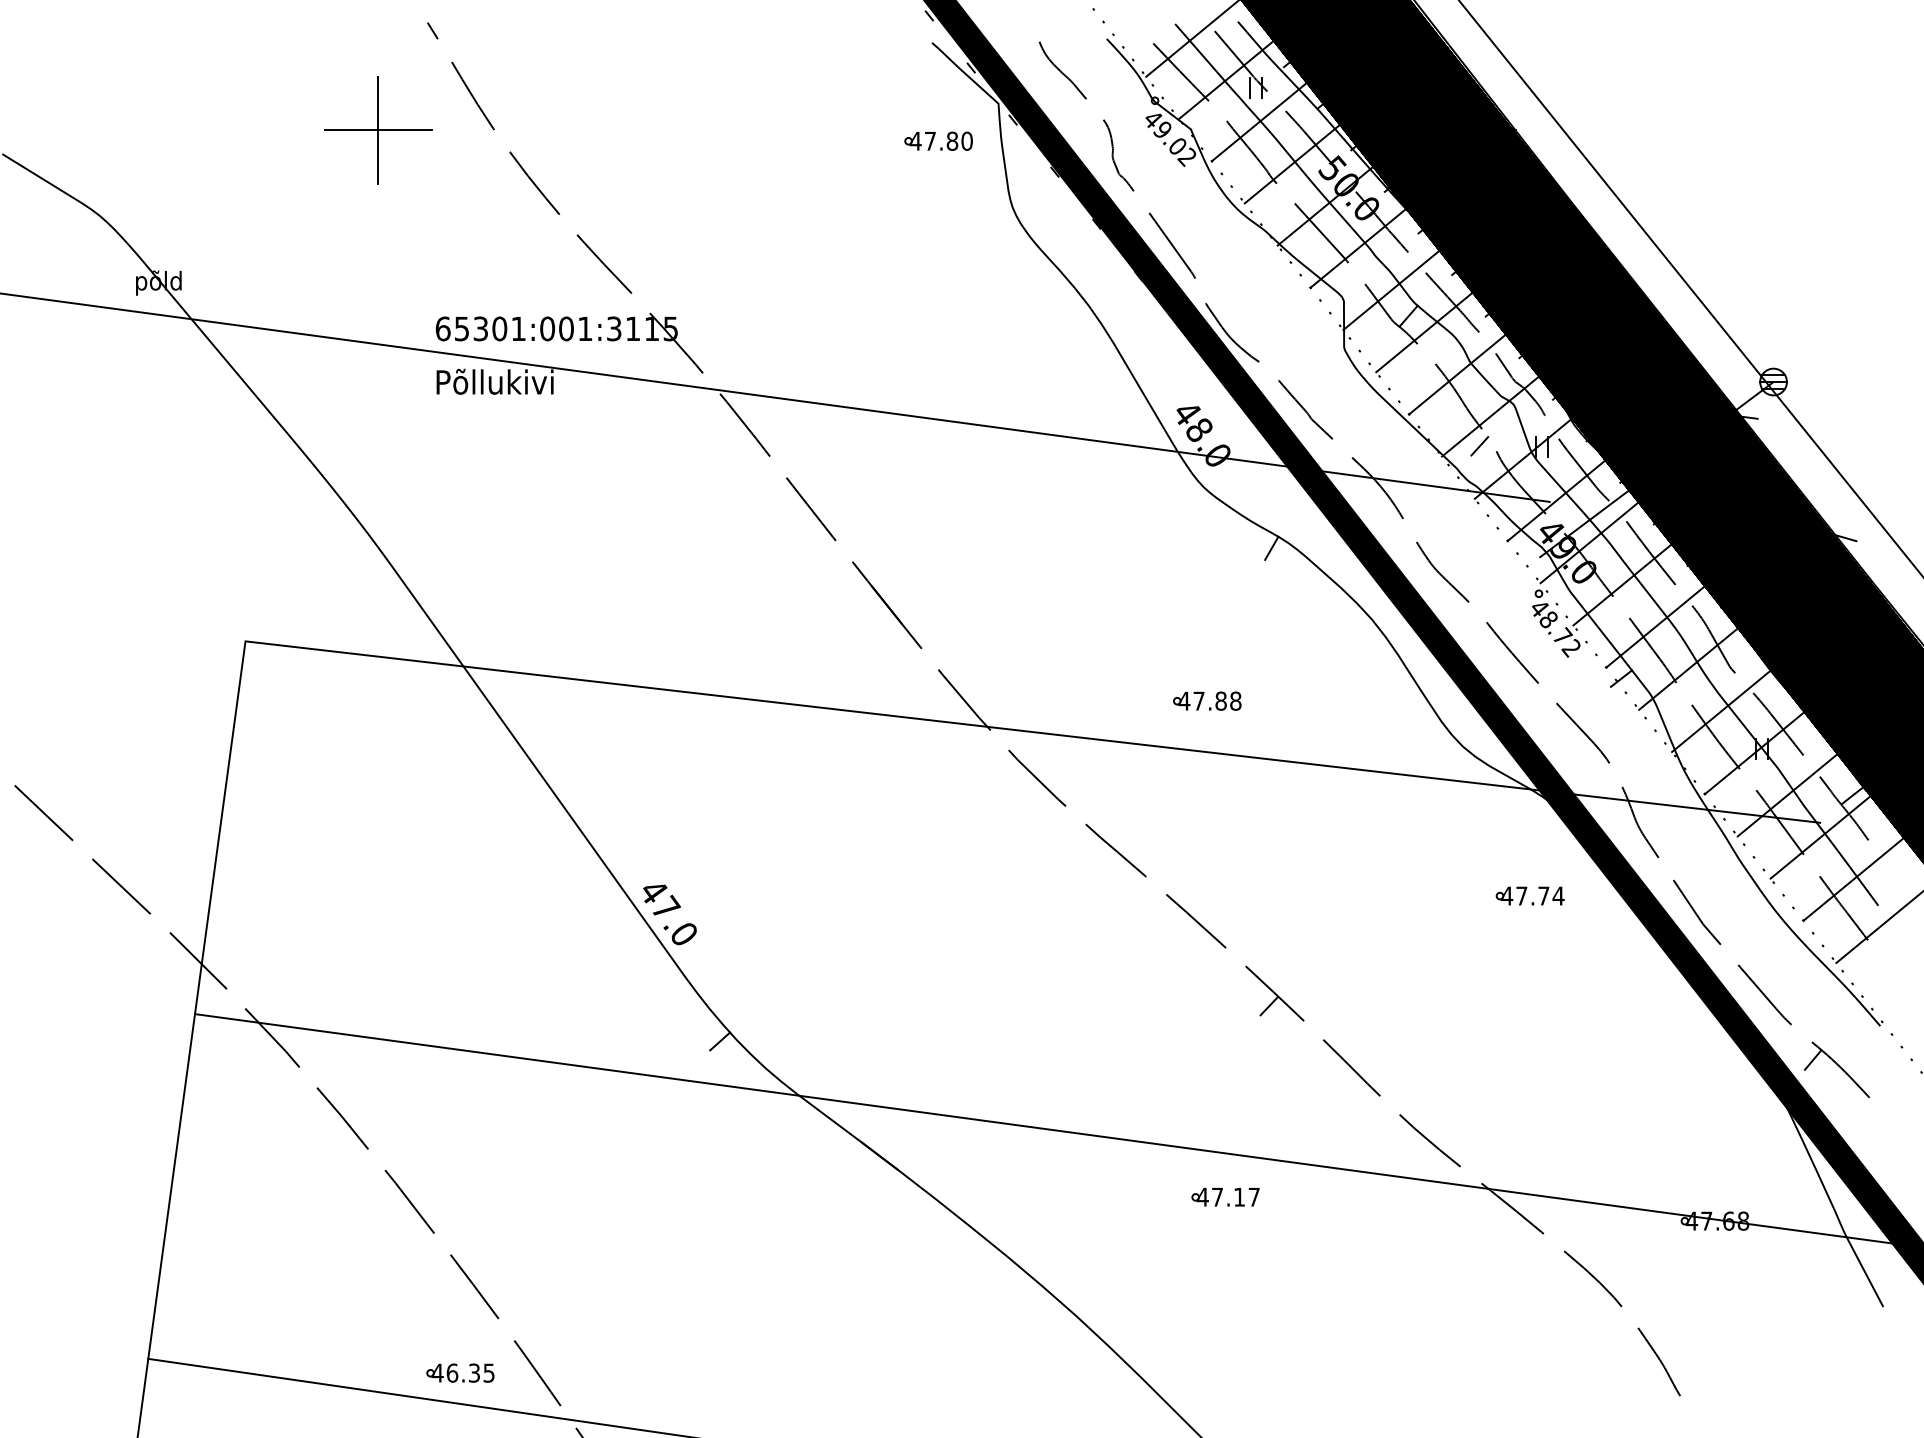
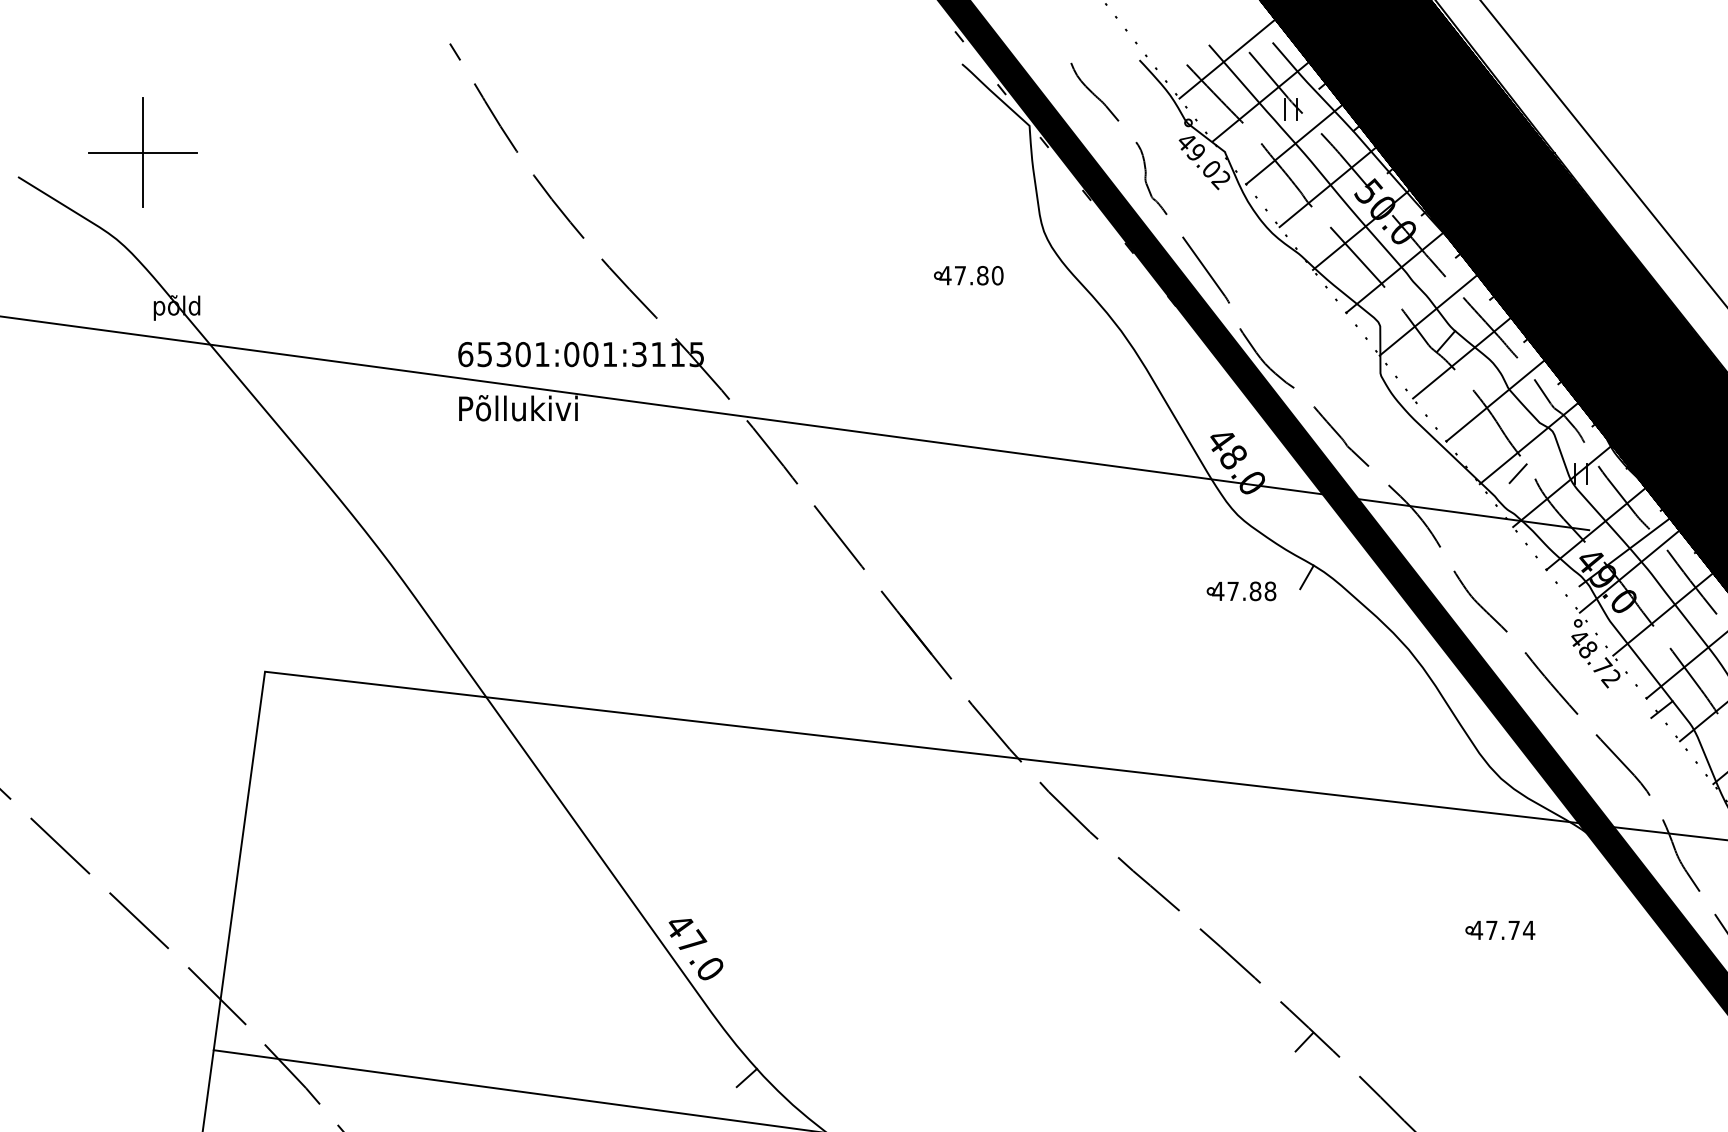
part: (378, 130) -> (143, 153), moved
part: (938, 140) -> (968, 274), moved
part: (1207, 700) -> (1241, 590), moved
part: (1529, 895) -> (1499, 929), moved

